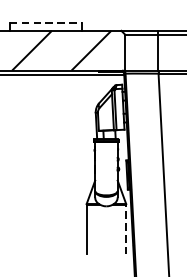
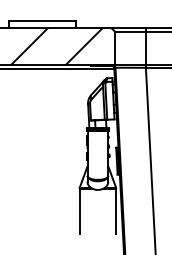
line: (46, 22) -> (42, 20), dashed -> solid
line: (126, 229) -> (116, 211), dashed -> solid

